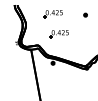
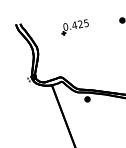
part: (58, 34) -> (87, 55), removed

